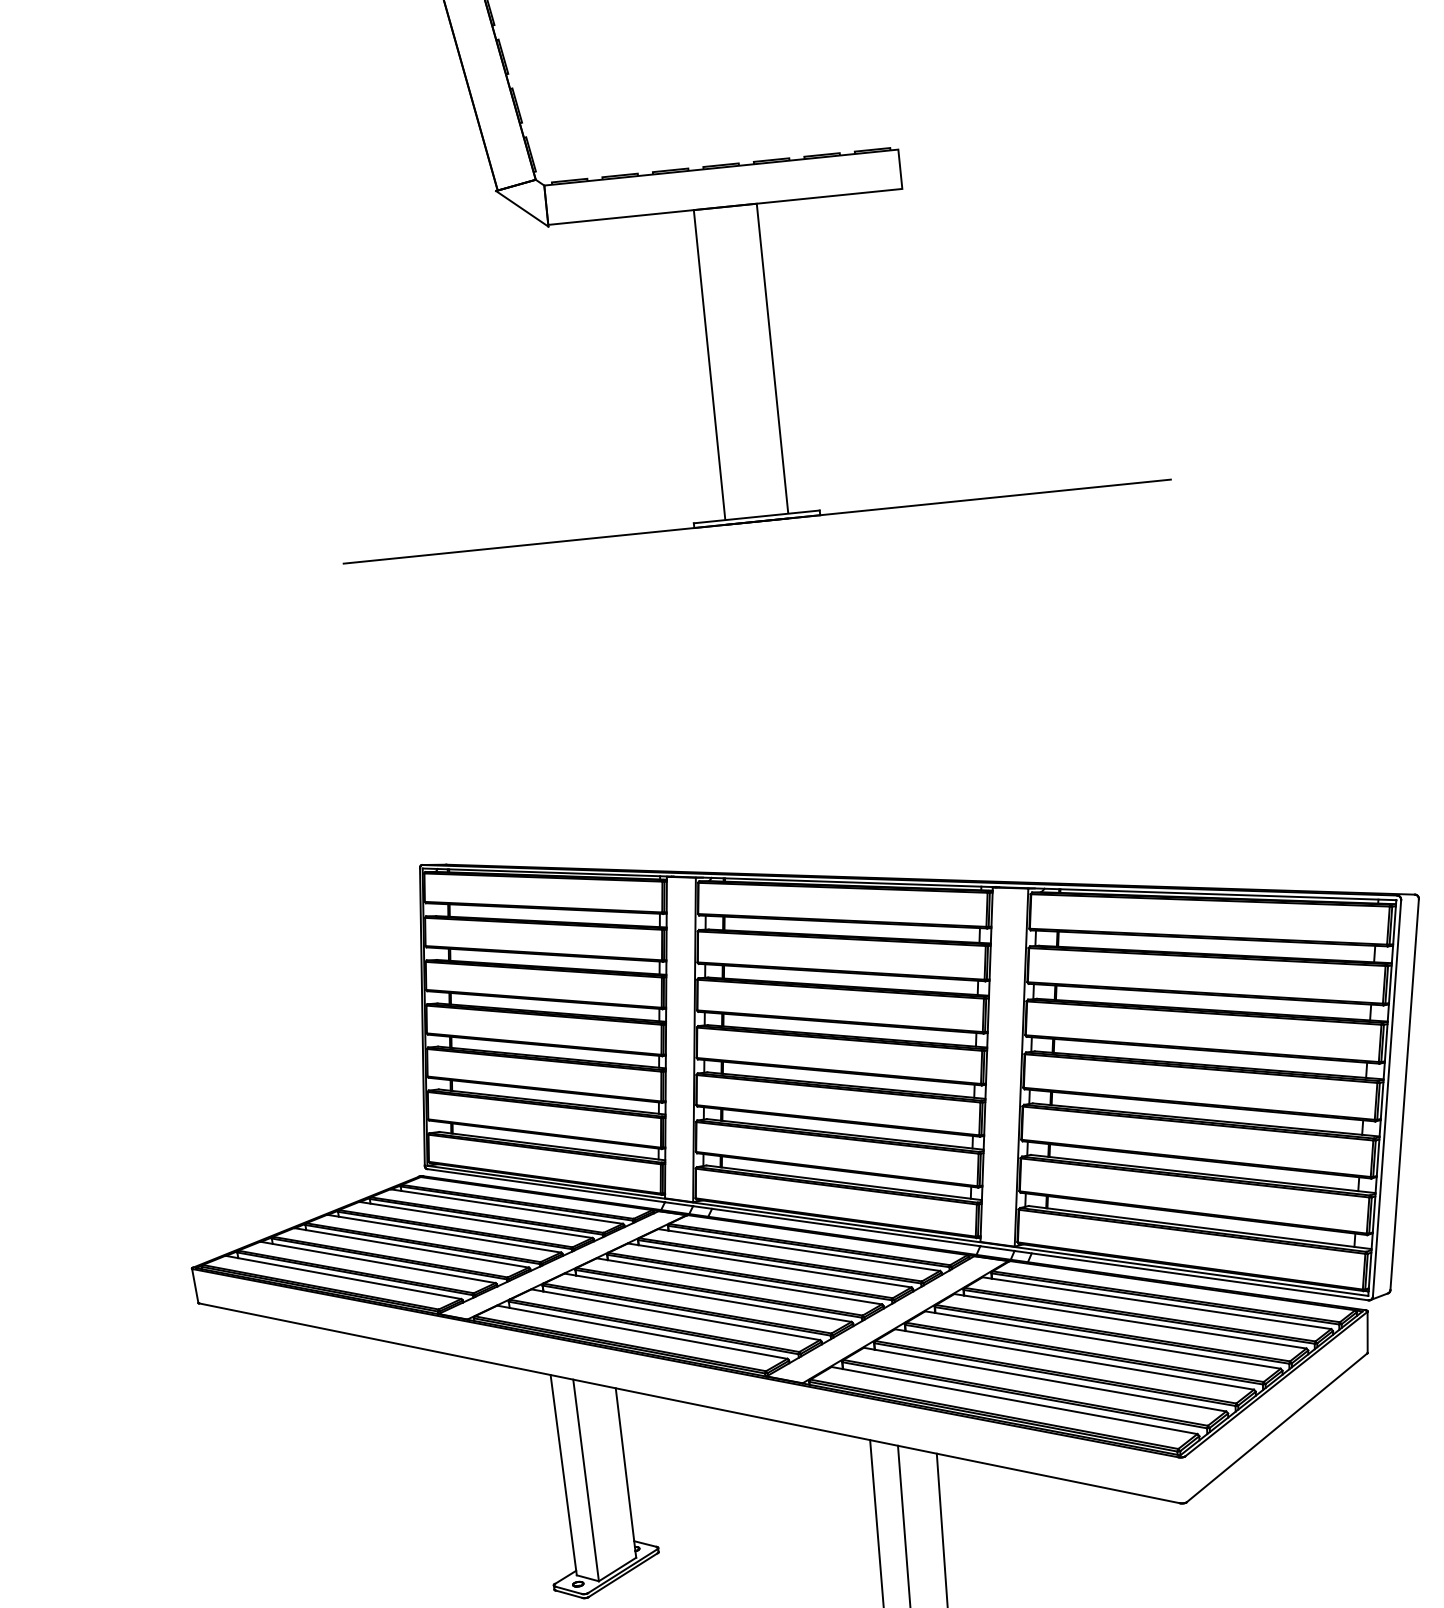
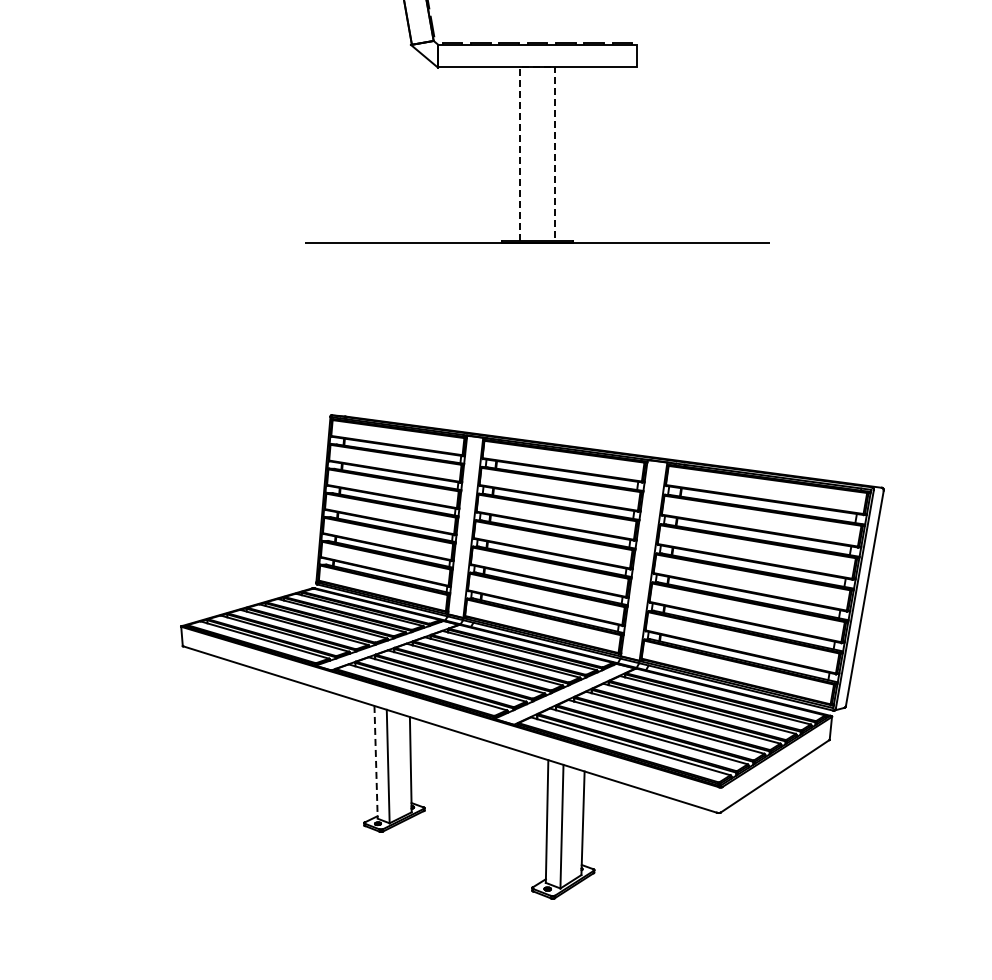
line: (725, 206) -> (537, 66), solid -> dashed
line: (564, 1475) -> (376, 762), solid -> dashed

